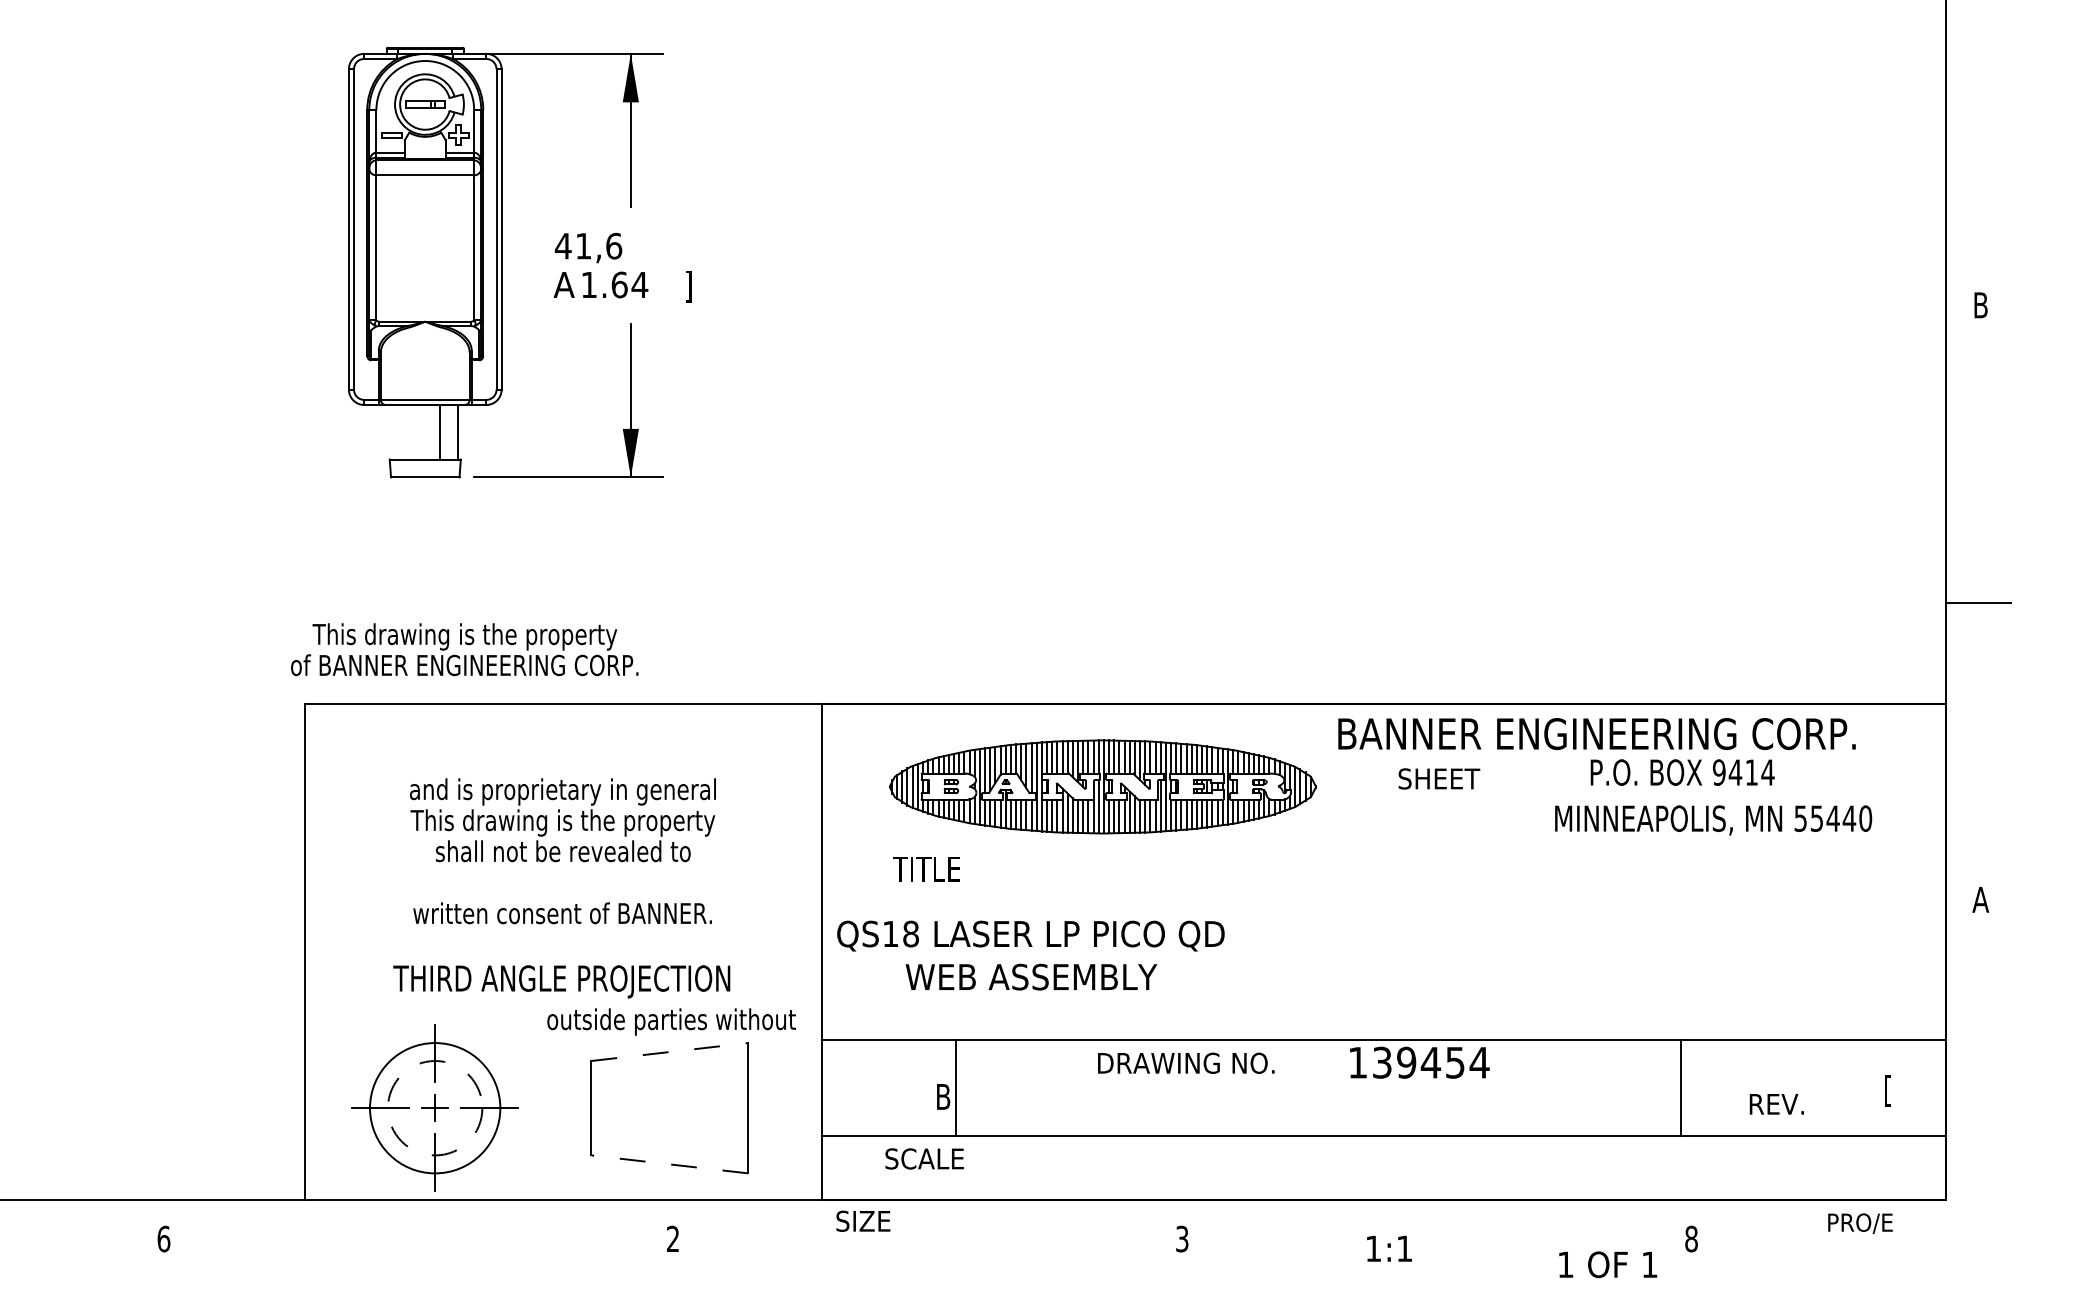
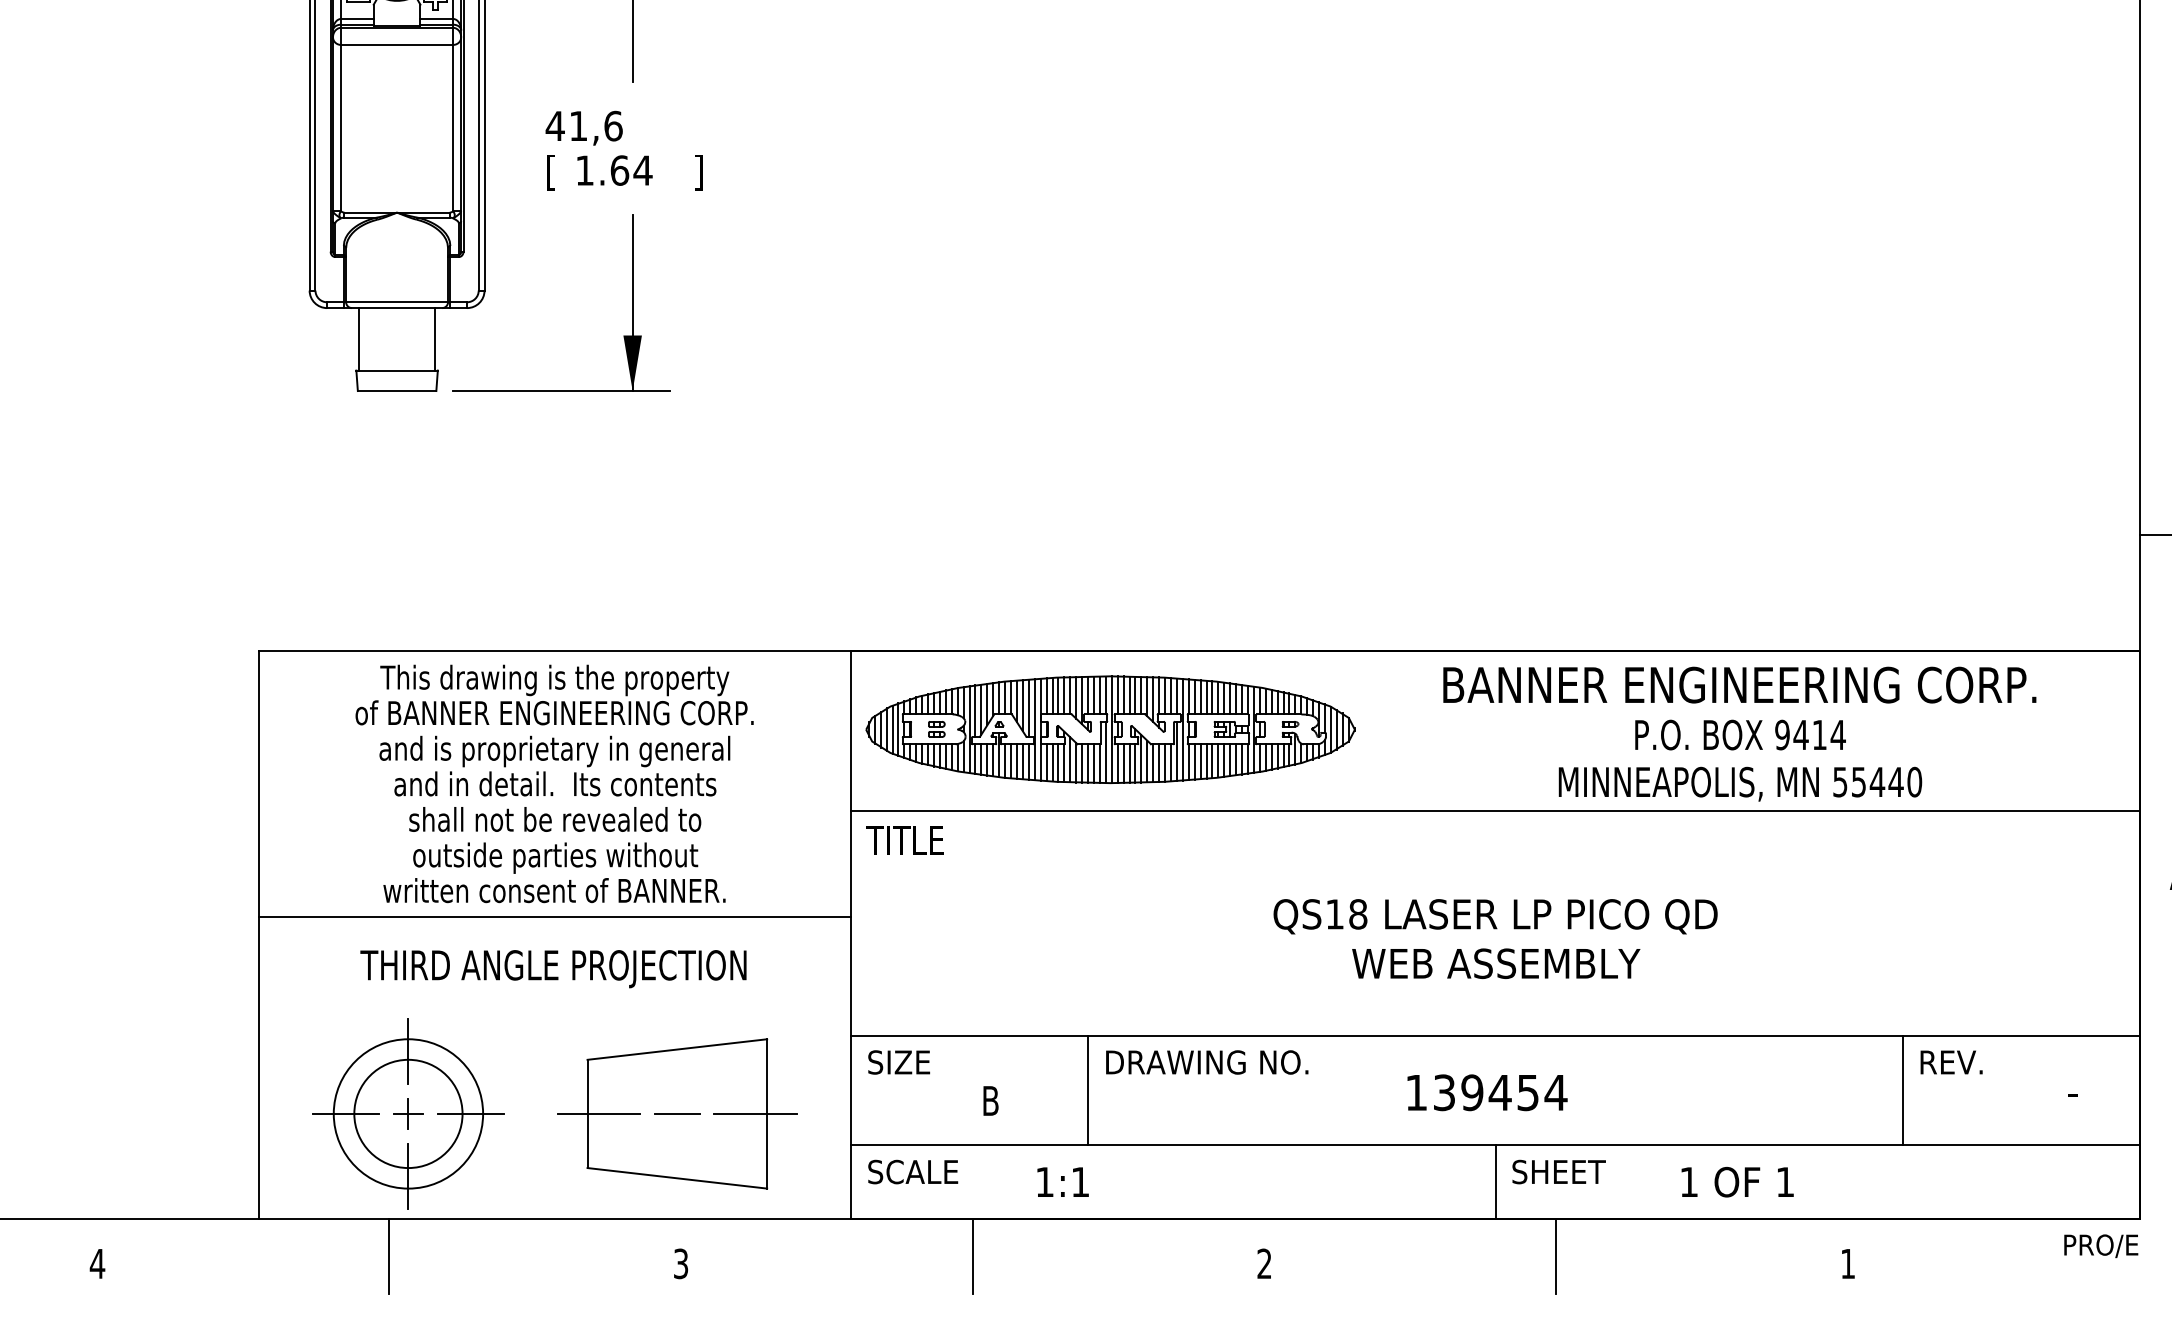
text: (563, 286) -> (555, 172), A -> [
line: (440, 431) -> (359, 338), moved
text: (464, 649) -> (554, 694), moved
text: (1682, 772) -> (1740, 734), moved
text: (1439, 778) -> (1559, 1171), moved
part: (1102, 786) -> (1110, 729), moved
text: (1713, 820) -> (1740, 784), moved
text: (562, 822) -> (554, 786), This drawing is the property -> and in detail.  Its contents
line: (1383, 843) -> (1495, 810), added
text: (926, 869) -> (904, 840), moved
line: (562, 936) -> (554, 917), added
text: (1030, 955) -> (1495, 938), moved
text: (671, 1021) -> (555, 857), moved
line: (669, 1052) -> (676, 1050), dashed -> solid
text: (1186, 1062) -> (1207, 1061), moved
text: (1419, 1062) -> (1487, 1092), moved
line: (955, 1087) -> (1088, 1090), moved
line: (1681, 1087) -> (1903, 1090), moved
text: (1887, 1090) -> (2072, 1093), [ -> -
text: (1776, 1104) -> (1951, 1062), moved
circle: (434, 1107) -> (407, 1113), dashed -> solid
line: (601, 1108) -> (599, 1114), added
line: (669, 1108) -> (676, 1114), added
line: (738, 1108) -> (756, 1114), added
text: (924, 1158) -> (913, 1171), moved
line: (669, 1164) -> (676, 1178), dashed -> solid
line: (1383, 1167) -> (1495, 1181), added
text: (863, 1220) -> (899, 1061), moved
text: (1860, 1223) -> (2101, 1246), moved
line: (418, 1232) -> (389, 1256), added
line: (927, 1232) -> (972, 1256), added
line: (1436, 1232) -> (1555, 1256), added
text: (163, 1238) -> (97, 1263), 6 -> 4
text: (1691, 1238) -> (1848, 1263), 8 -> 1
text: (673, 1239) -> (681, 1264), 2 -> 3
text: (1182, 1239) -> (1264, 1264), 3 -> 2
text: (1389, 1248) -> (1063, 1181), moved
text: (1608, 1264) -> (1738, 1181), moved

